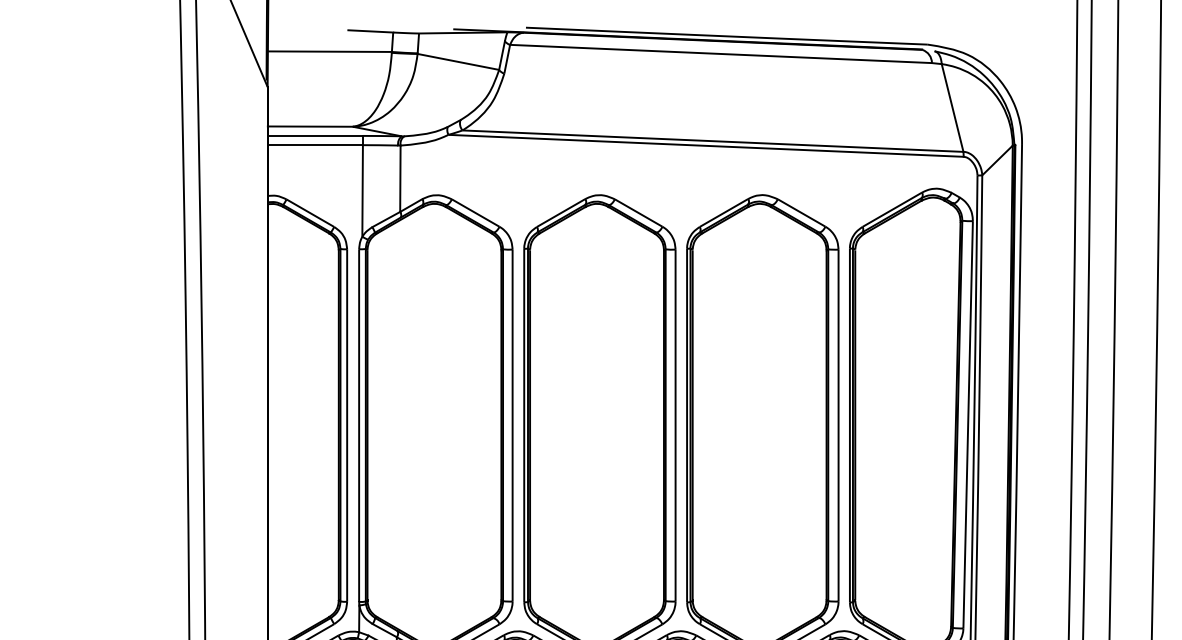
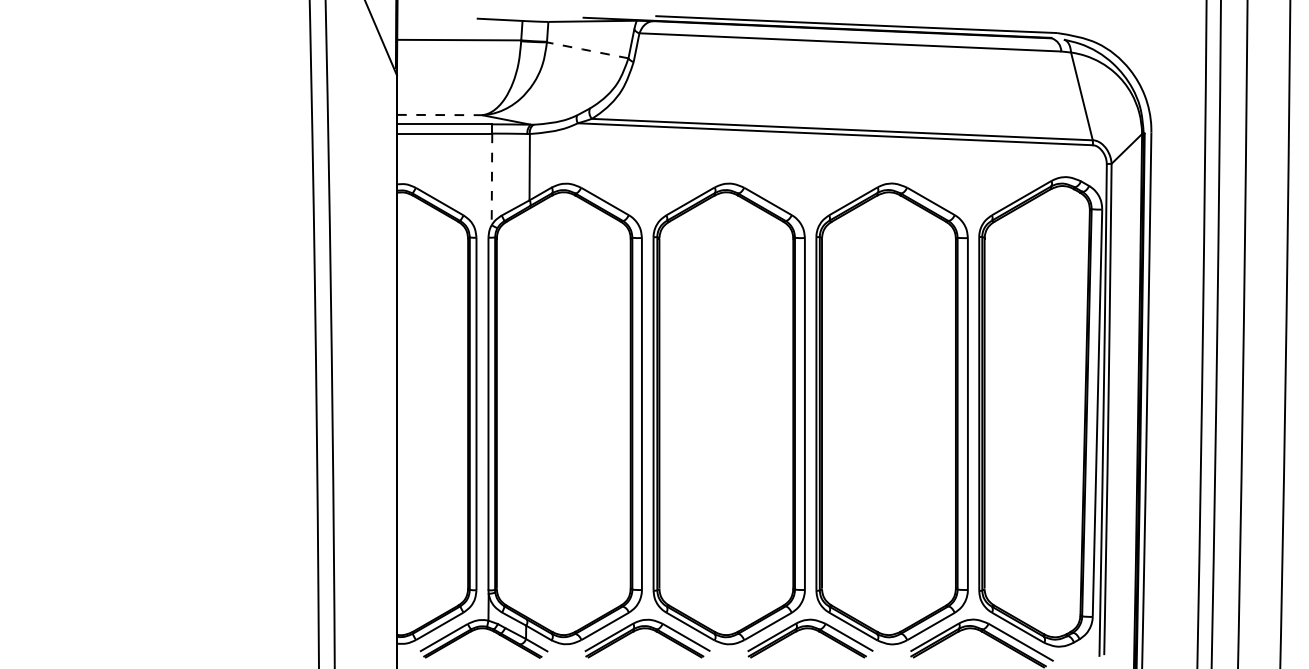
line: (457, 62) -> (586, 50), solid -> dashed
line: (311, 127) -> (440, 115), solid -> dashed
line: (362, 191) -> (491, 179), solid -> dashed

